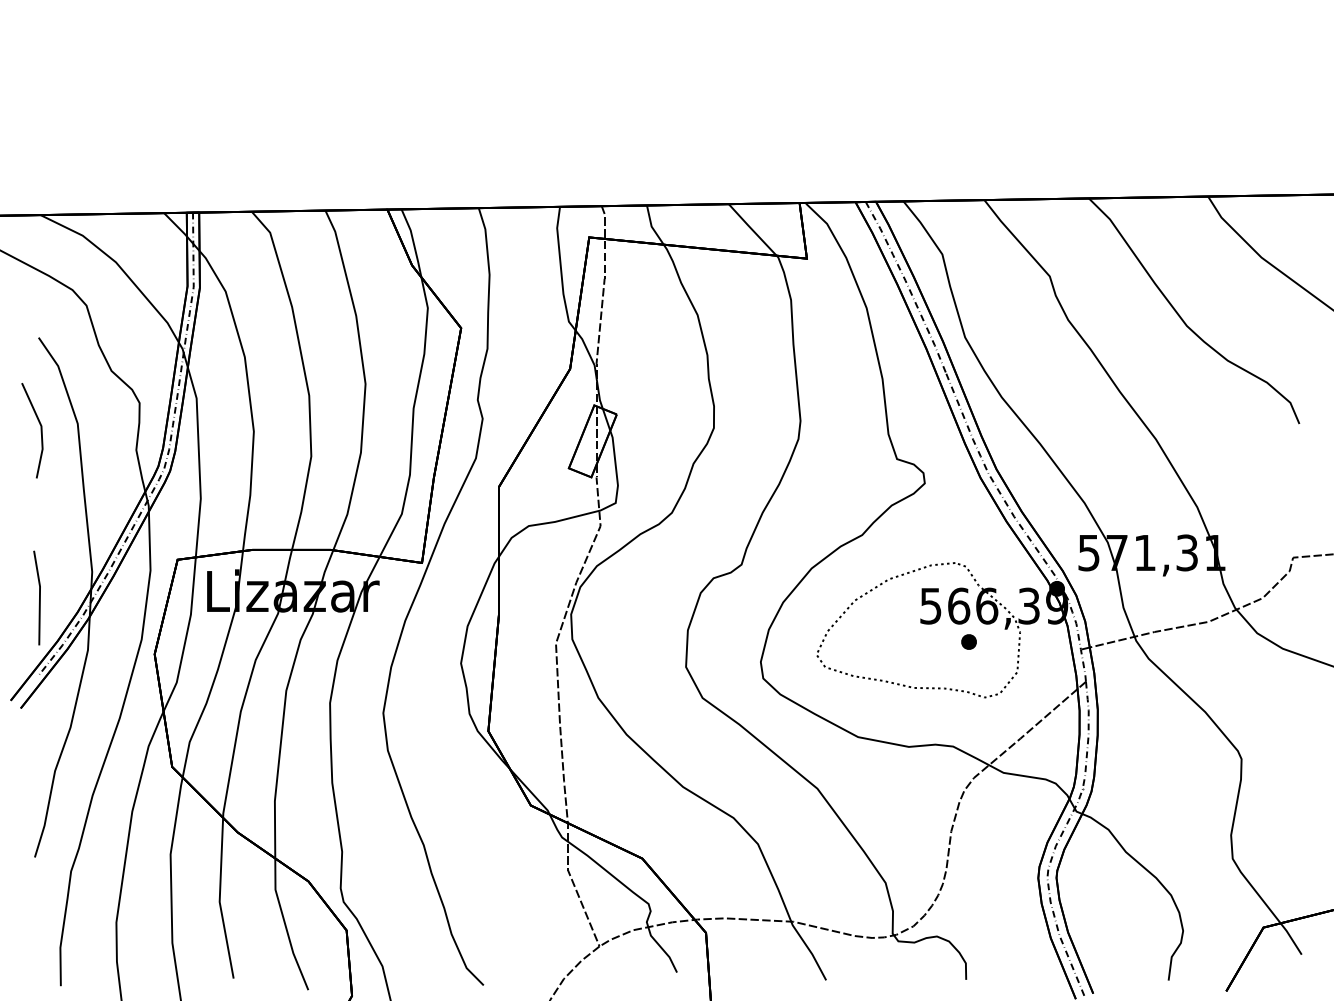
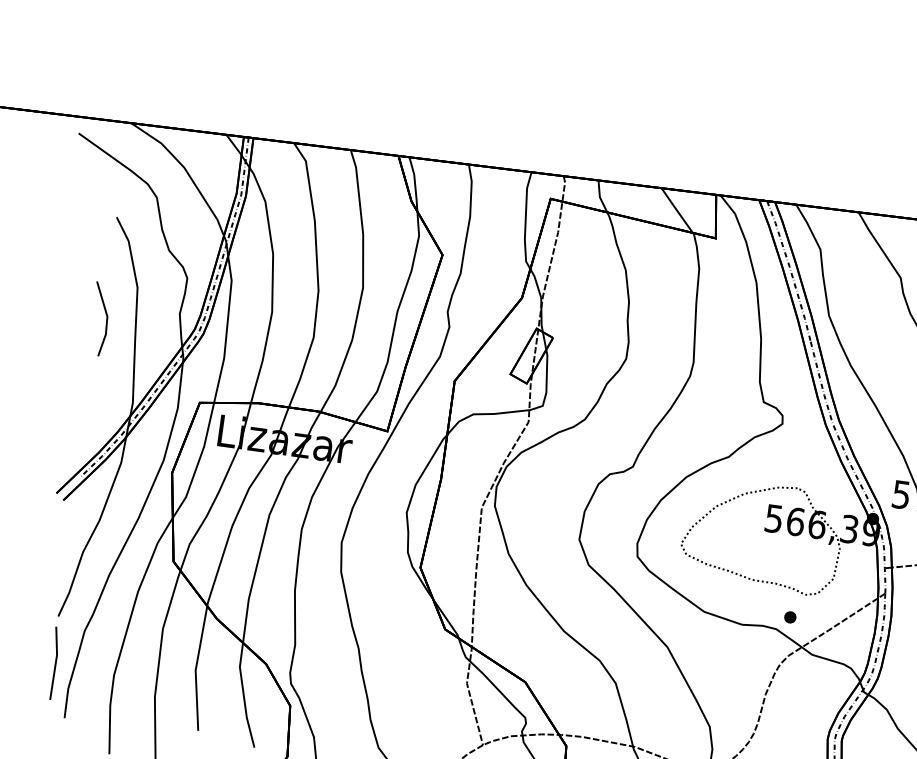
line: (40, 430) -> (106, 319), moved
line: (39, 597) -> (55, 663), moved
part: (968, 641) -> (789, 616), moved

